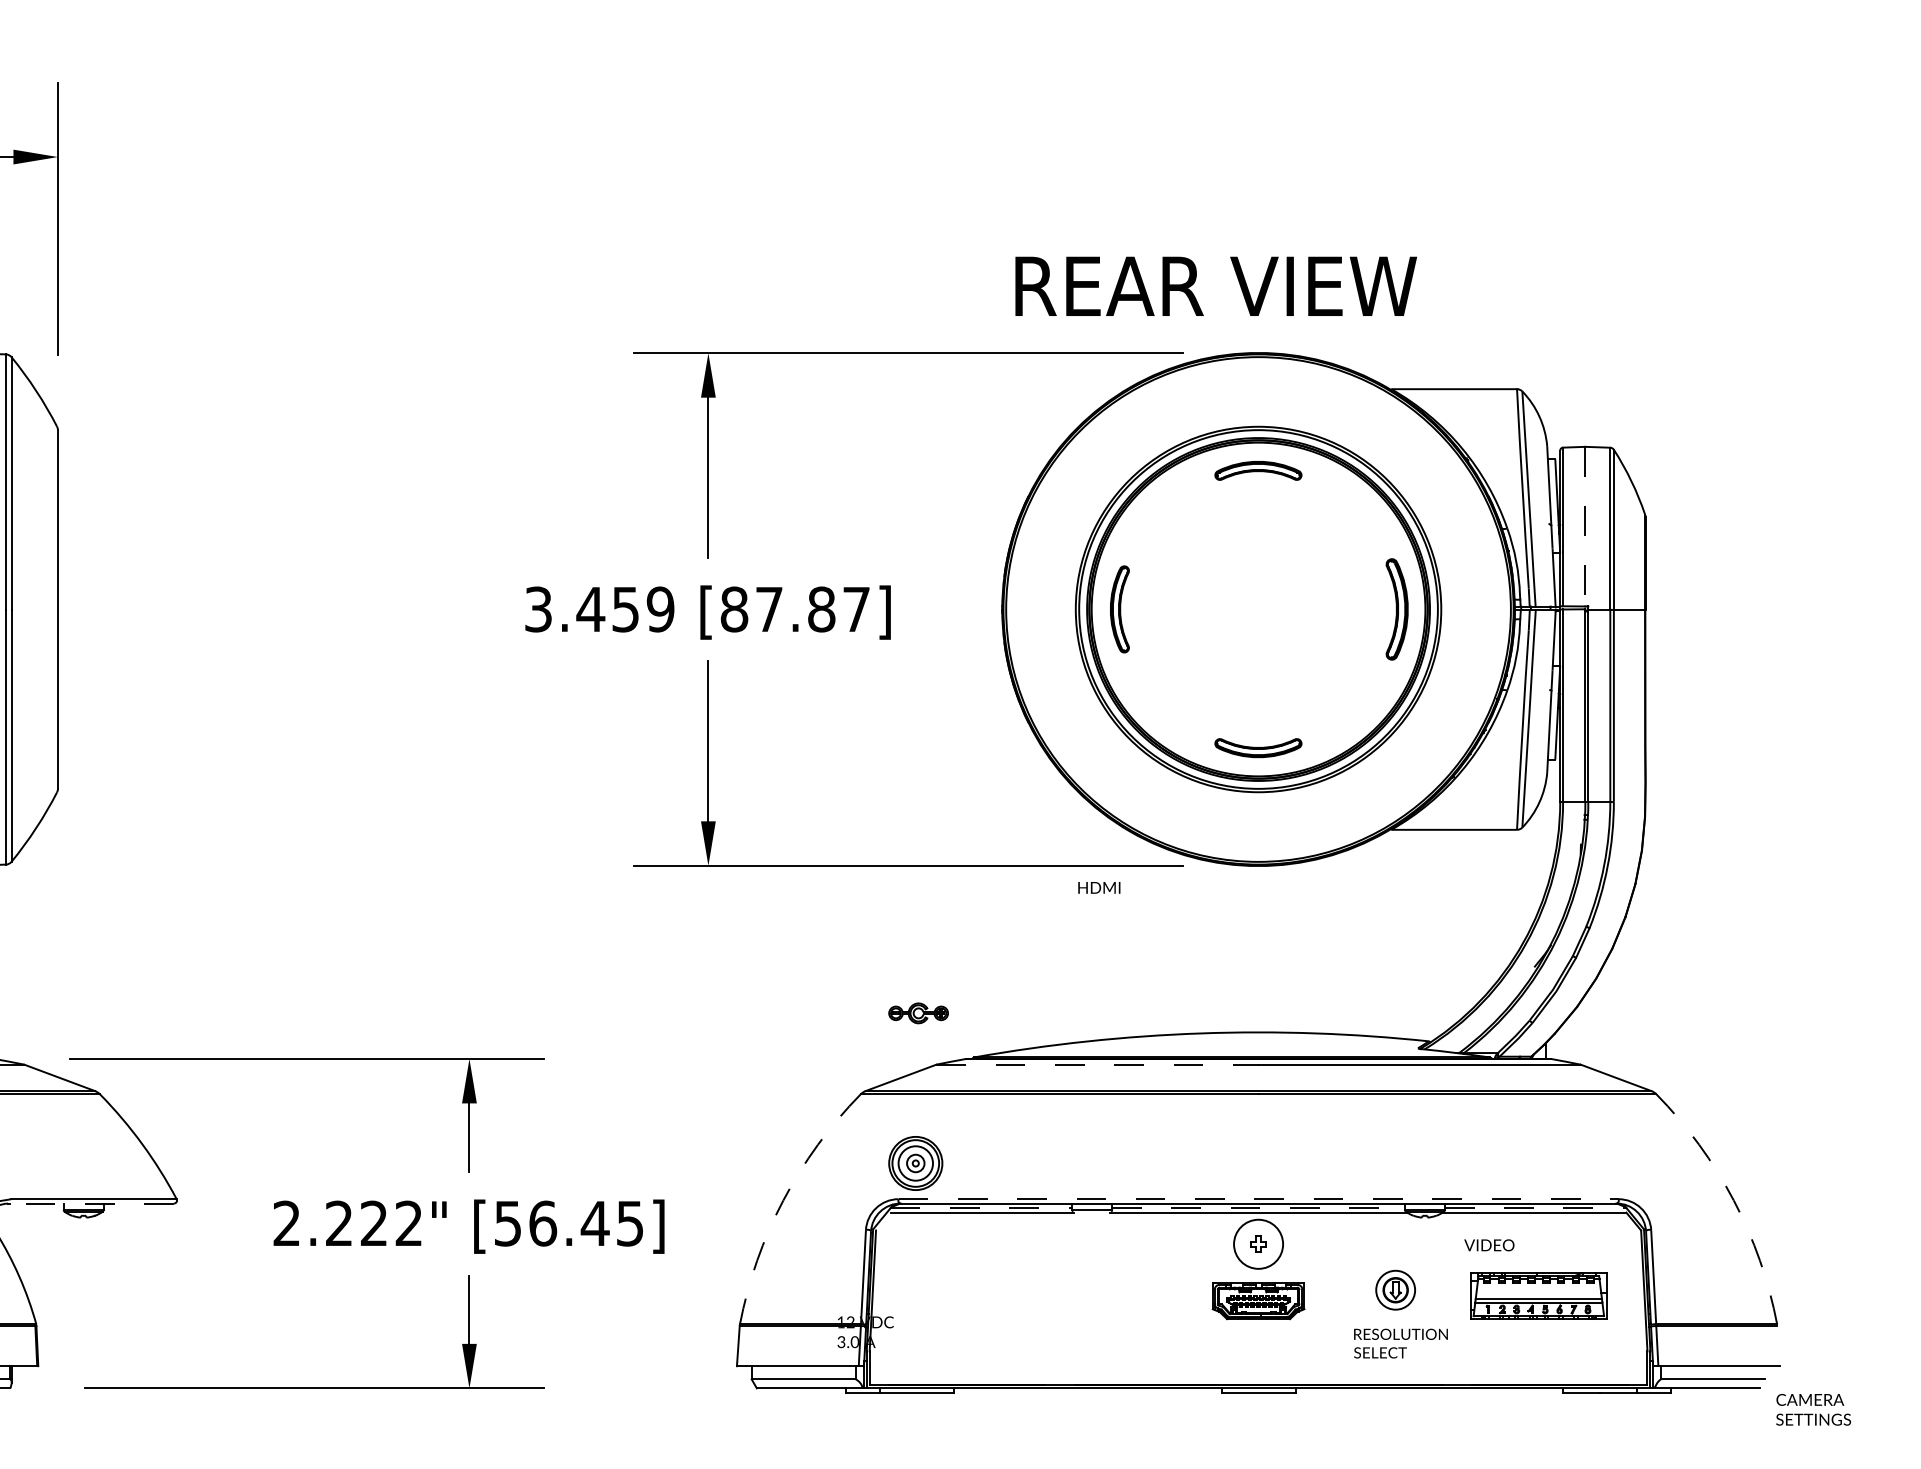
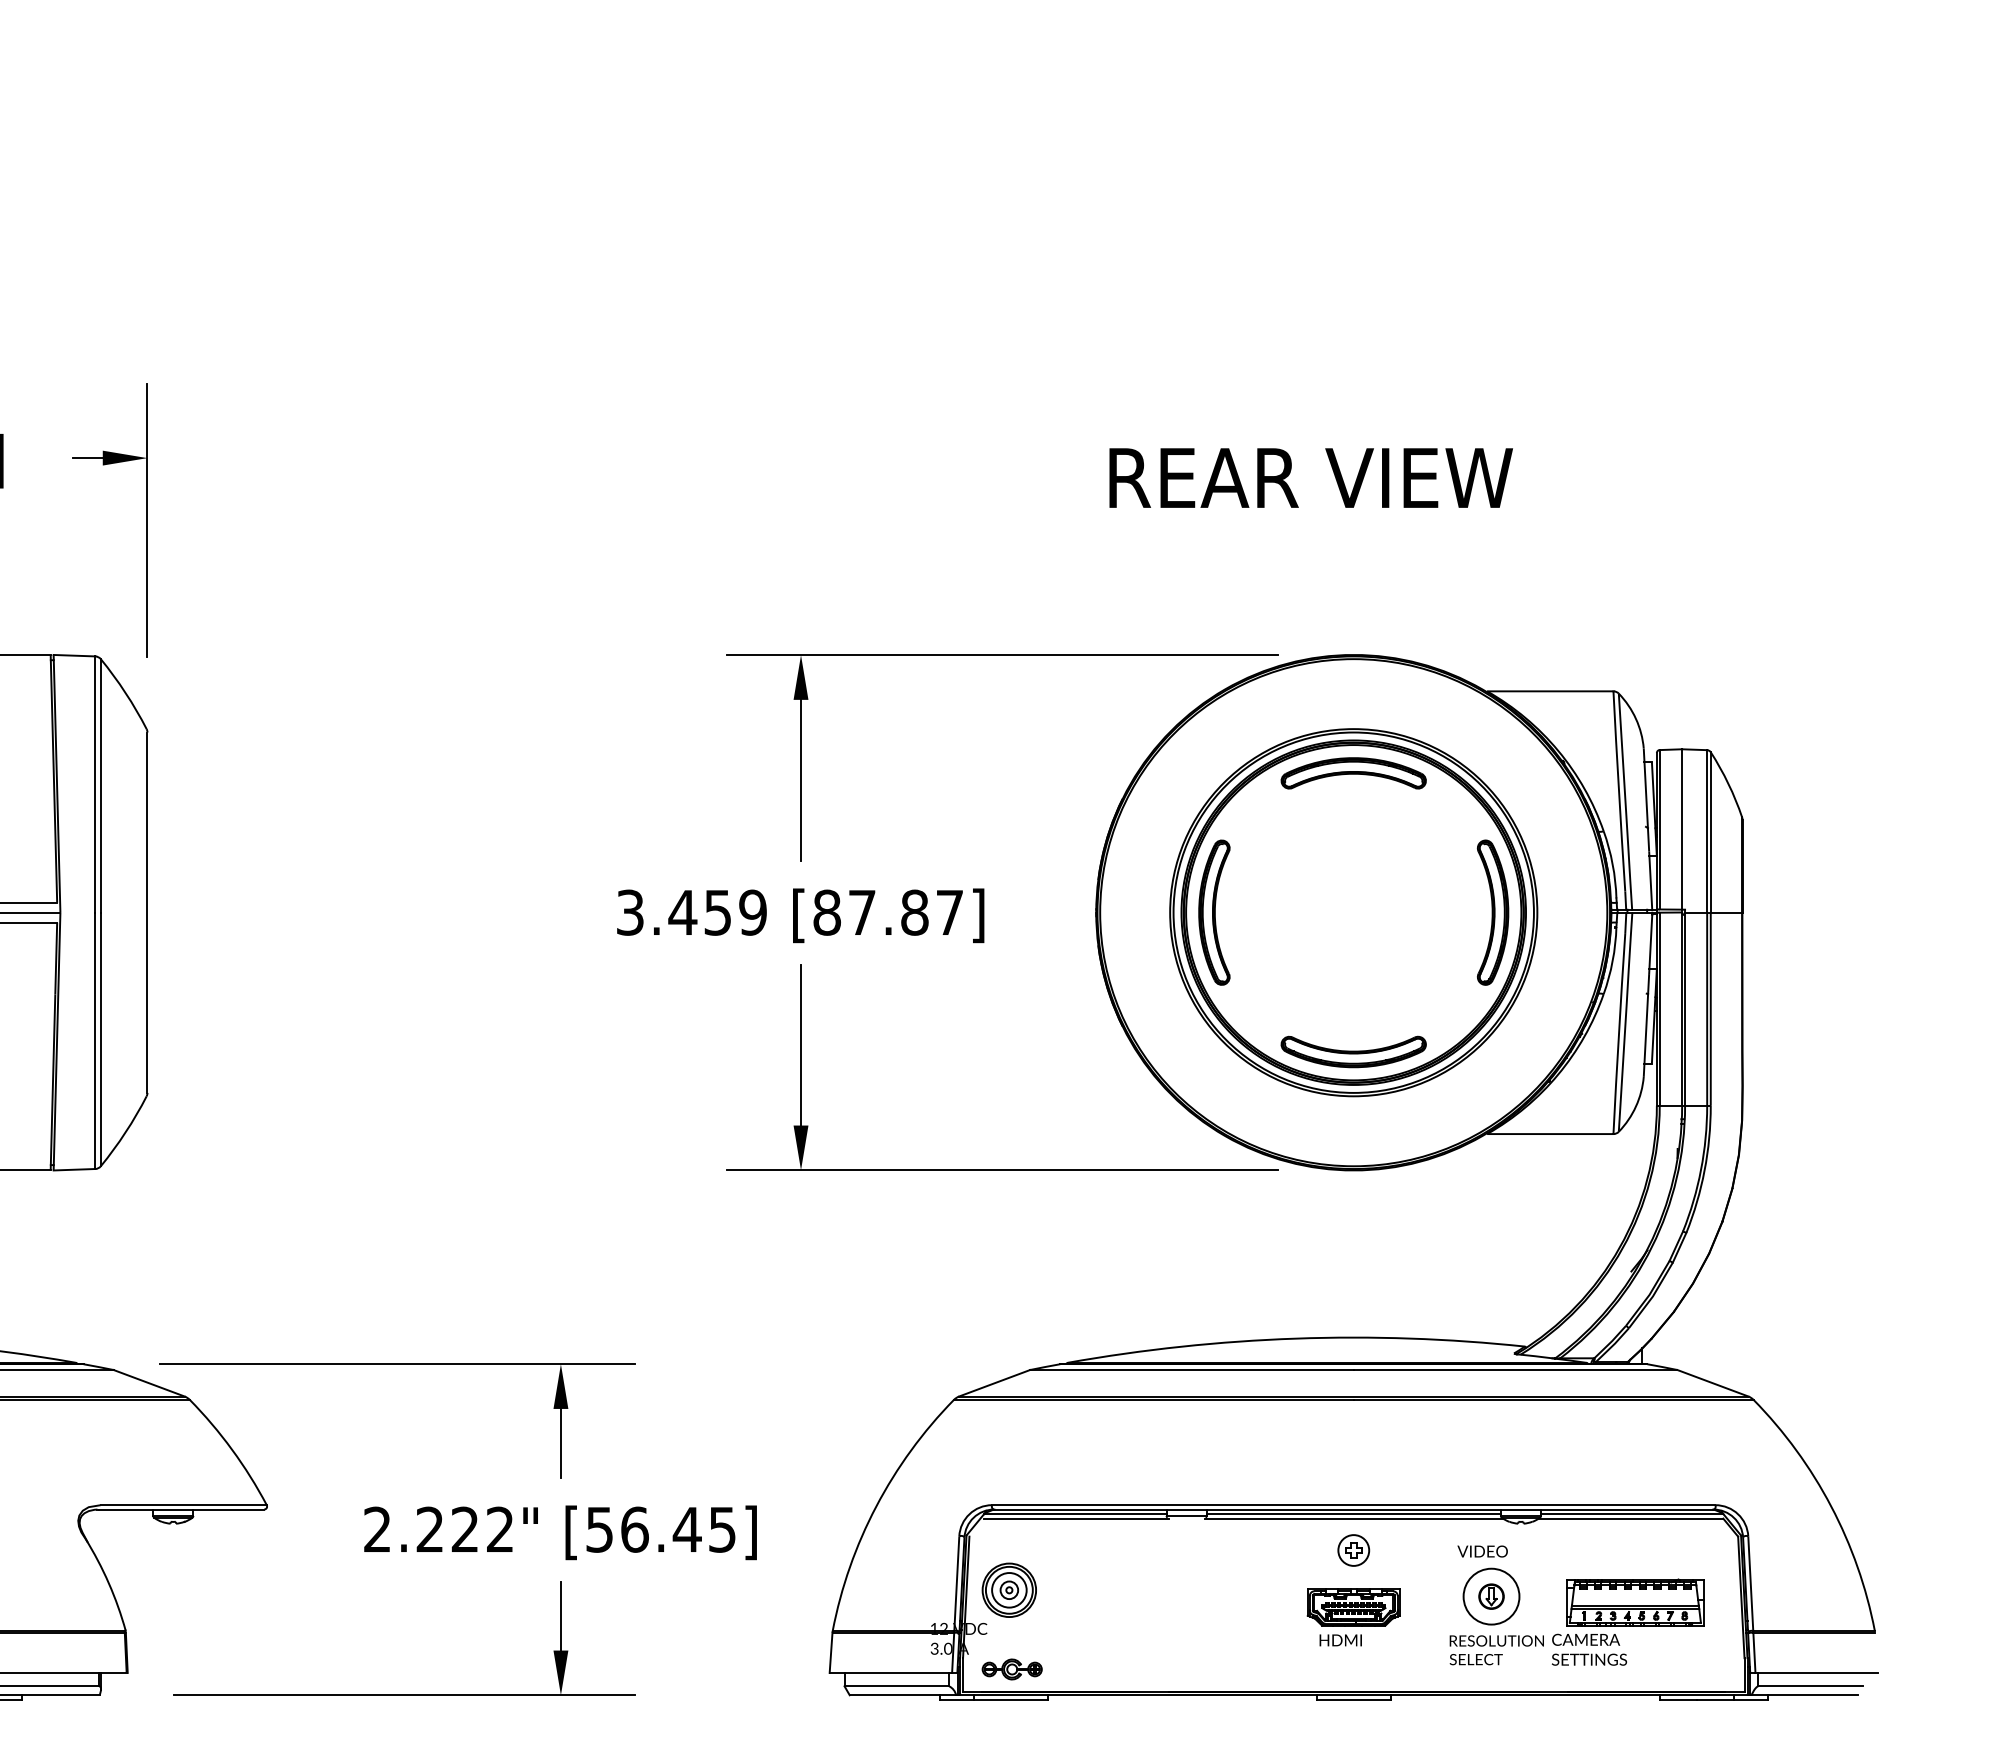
text: (1215, 285) -> (1310, 477), moved
part: (1258, 470) -> (1353, 773), size x1.67
line: (1585, 526) -> (1682, 829), dashed -> solid
part: (1119, 609) -> (1214, 912), size x1.67
part: (1396, 609) -> (1492, 912), size x1.43
part: (1258, 747) -> (1353, 1051), size x1.67
text: (1099, 887) -> (1340, 1640), moved
part: (917, 1013) -> (1011, 1669), moved
line: (1097, 1065) -> (1191, 1370), dashed -> solid
part: (914, 1162) -> (1008, 1589), moved
line: (1258, 1199) -> (1353, 1505), dashed -> solid
arc: (783, 1200) -> (876, 1506), dashed -> solid
arc: (1734, 1200) -> (1831, 1506), dashed -> solid
line: (91, 1203) -> (181, 1509), dashed -> solid
line: (981, 1208) -> (1075, 1514), dashed -> solid
line: (1259, 1208) -> (1354, 1514), dashed -> solid
line: (1535, 1208) -> (1632, 1514), dashed -> solid
circle: (1258, 1244) -> (1353, 1550), size x0.62
text: (1489, 1245) -> (1482, 1551), moved
circle: (1395, 1290) -> (1491, 1596), size x1.43
text: (1812, 1409) -> (1588, 1649), moved

